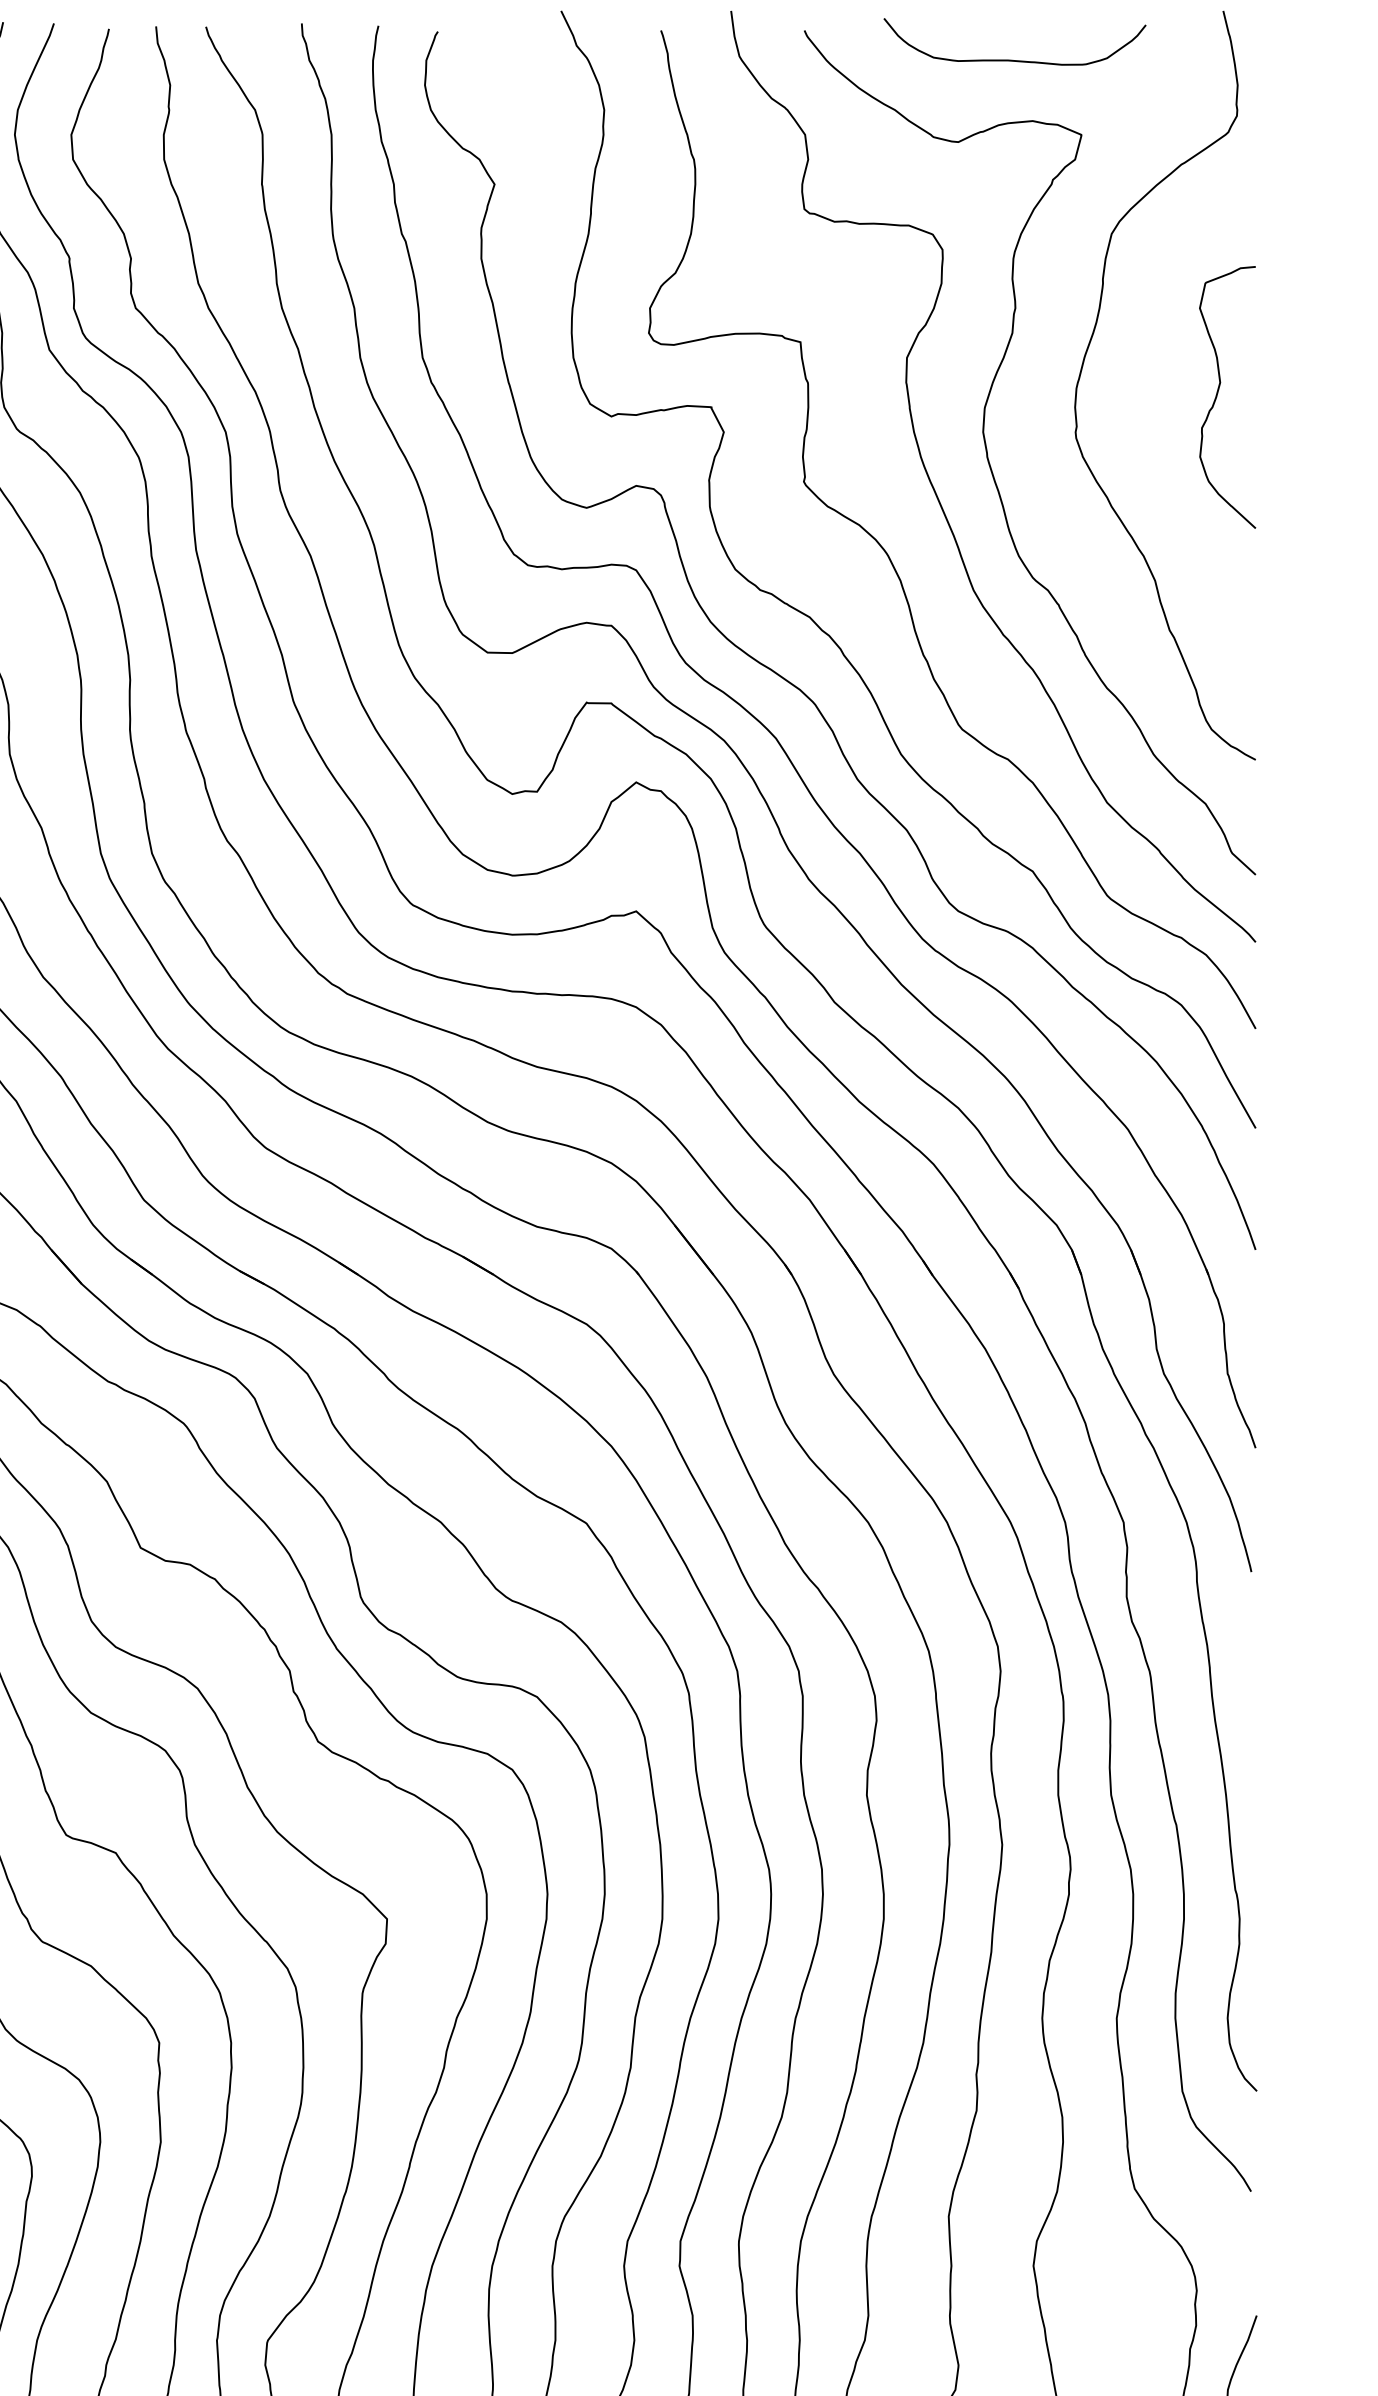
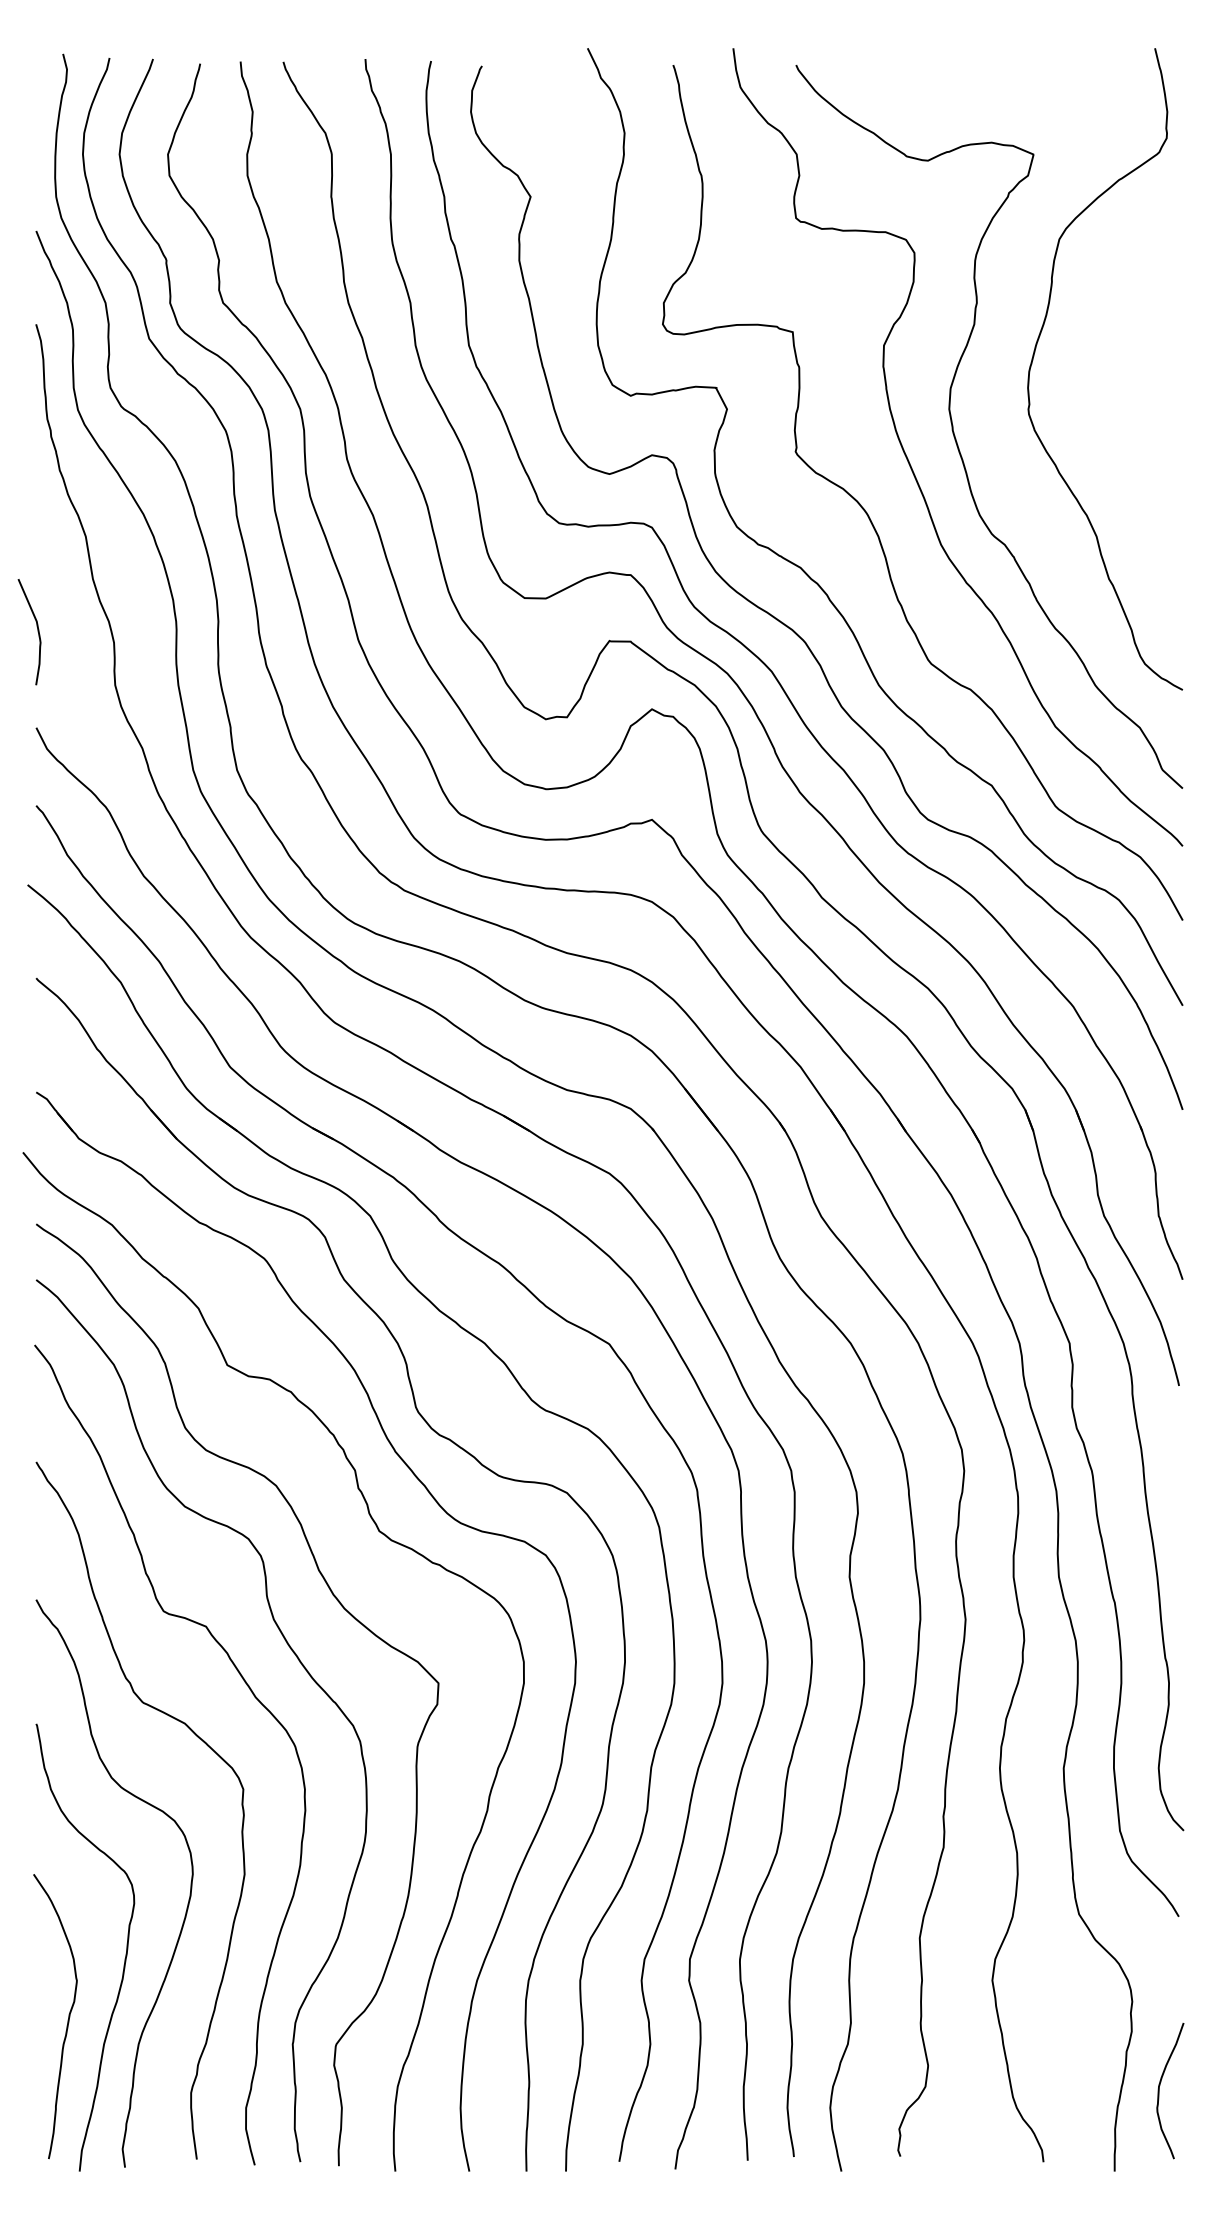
curve: (1009, 59) -> (971, 89), removed
curve: (1218, 396) -> (1150, 378), removed

